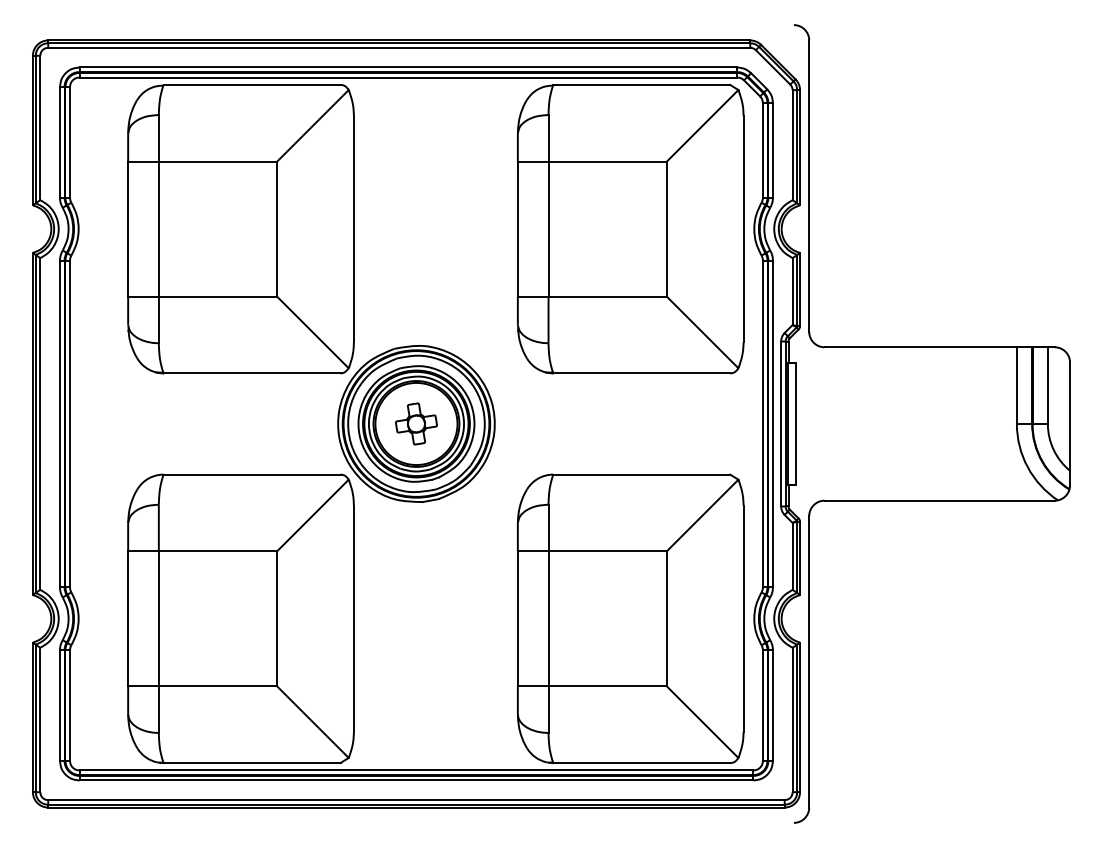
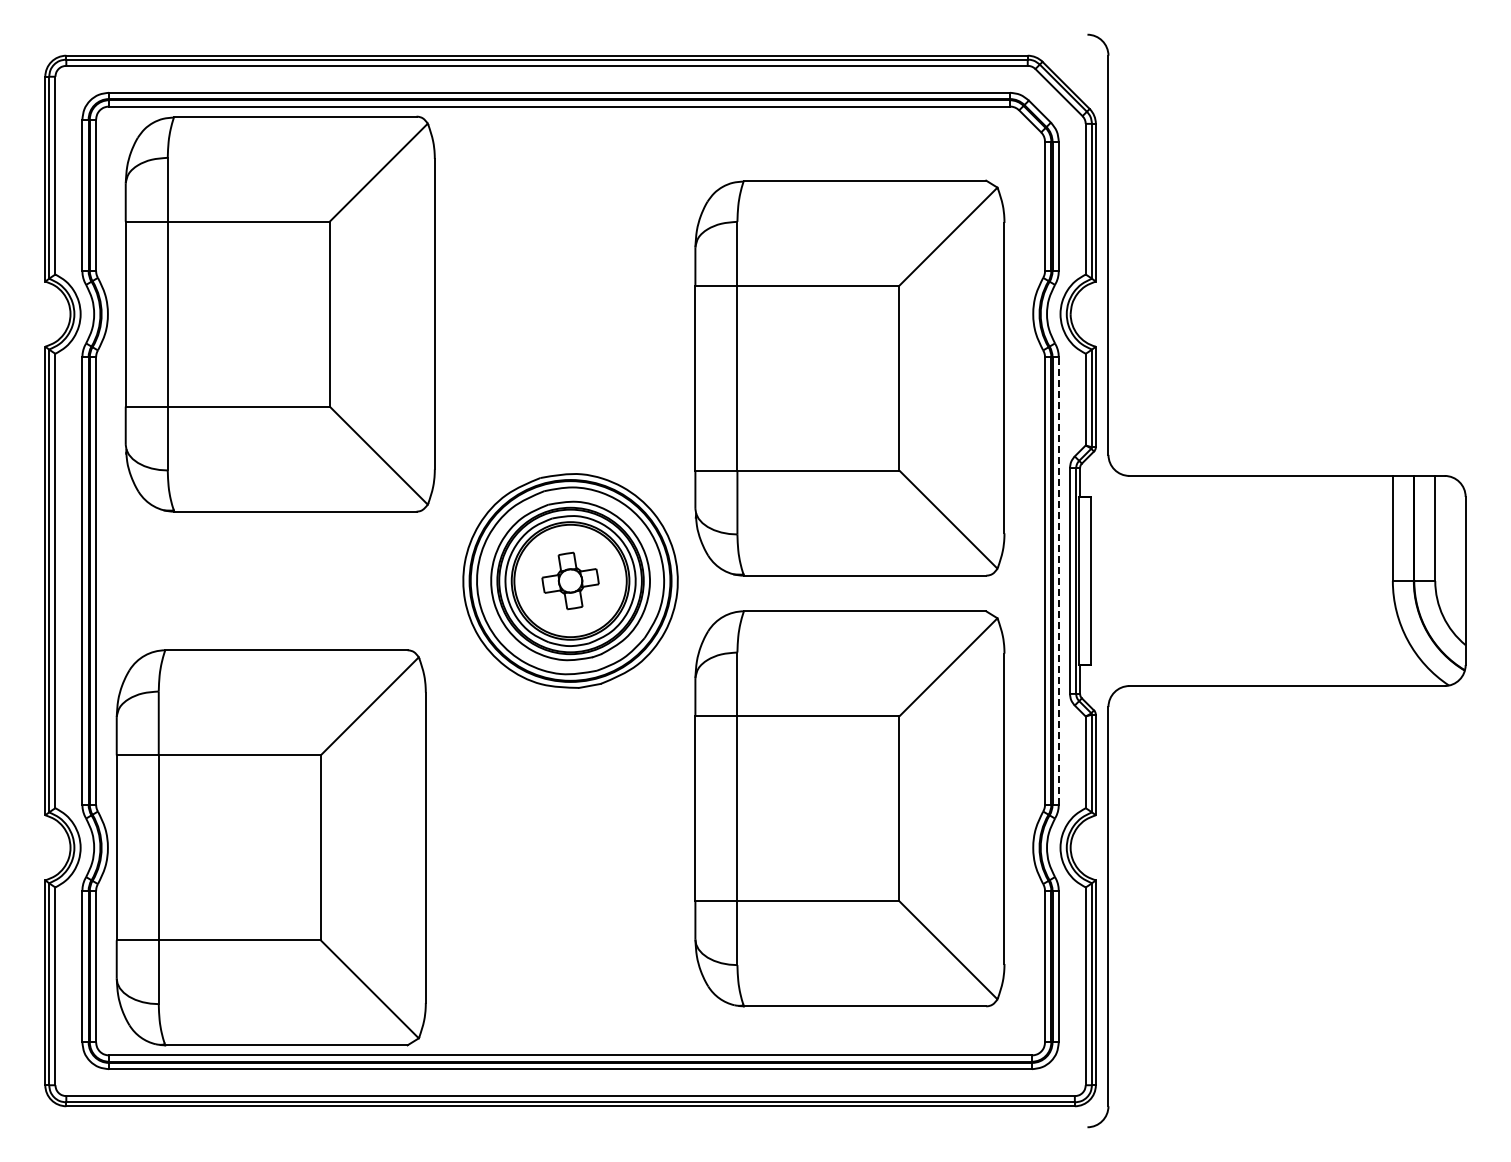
part: (240, 228) -> (279, 313), moved
part: (630, 228) -> (849, 377), moved
line: (772, 424) -> (1058, 581), solid -> dashed
part: (240, 618) -> (270, 847), moved
part: (630, 618) -> (849, 808), moved

